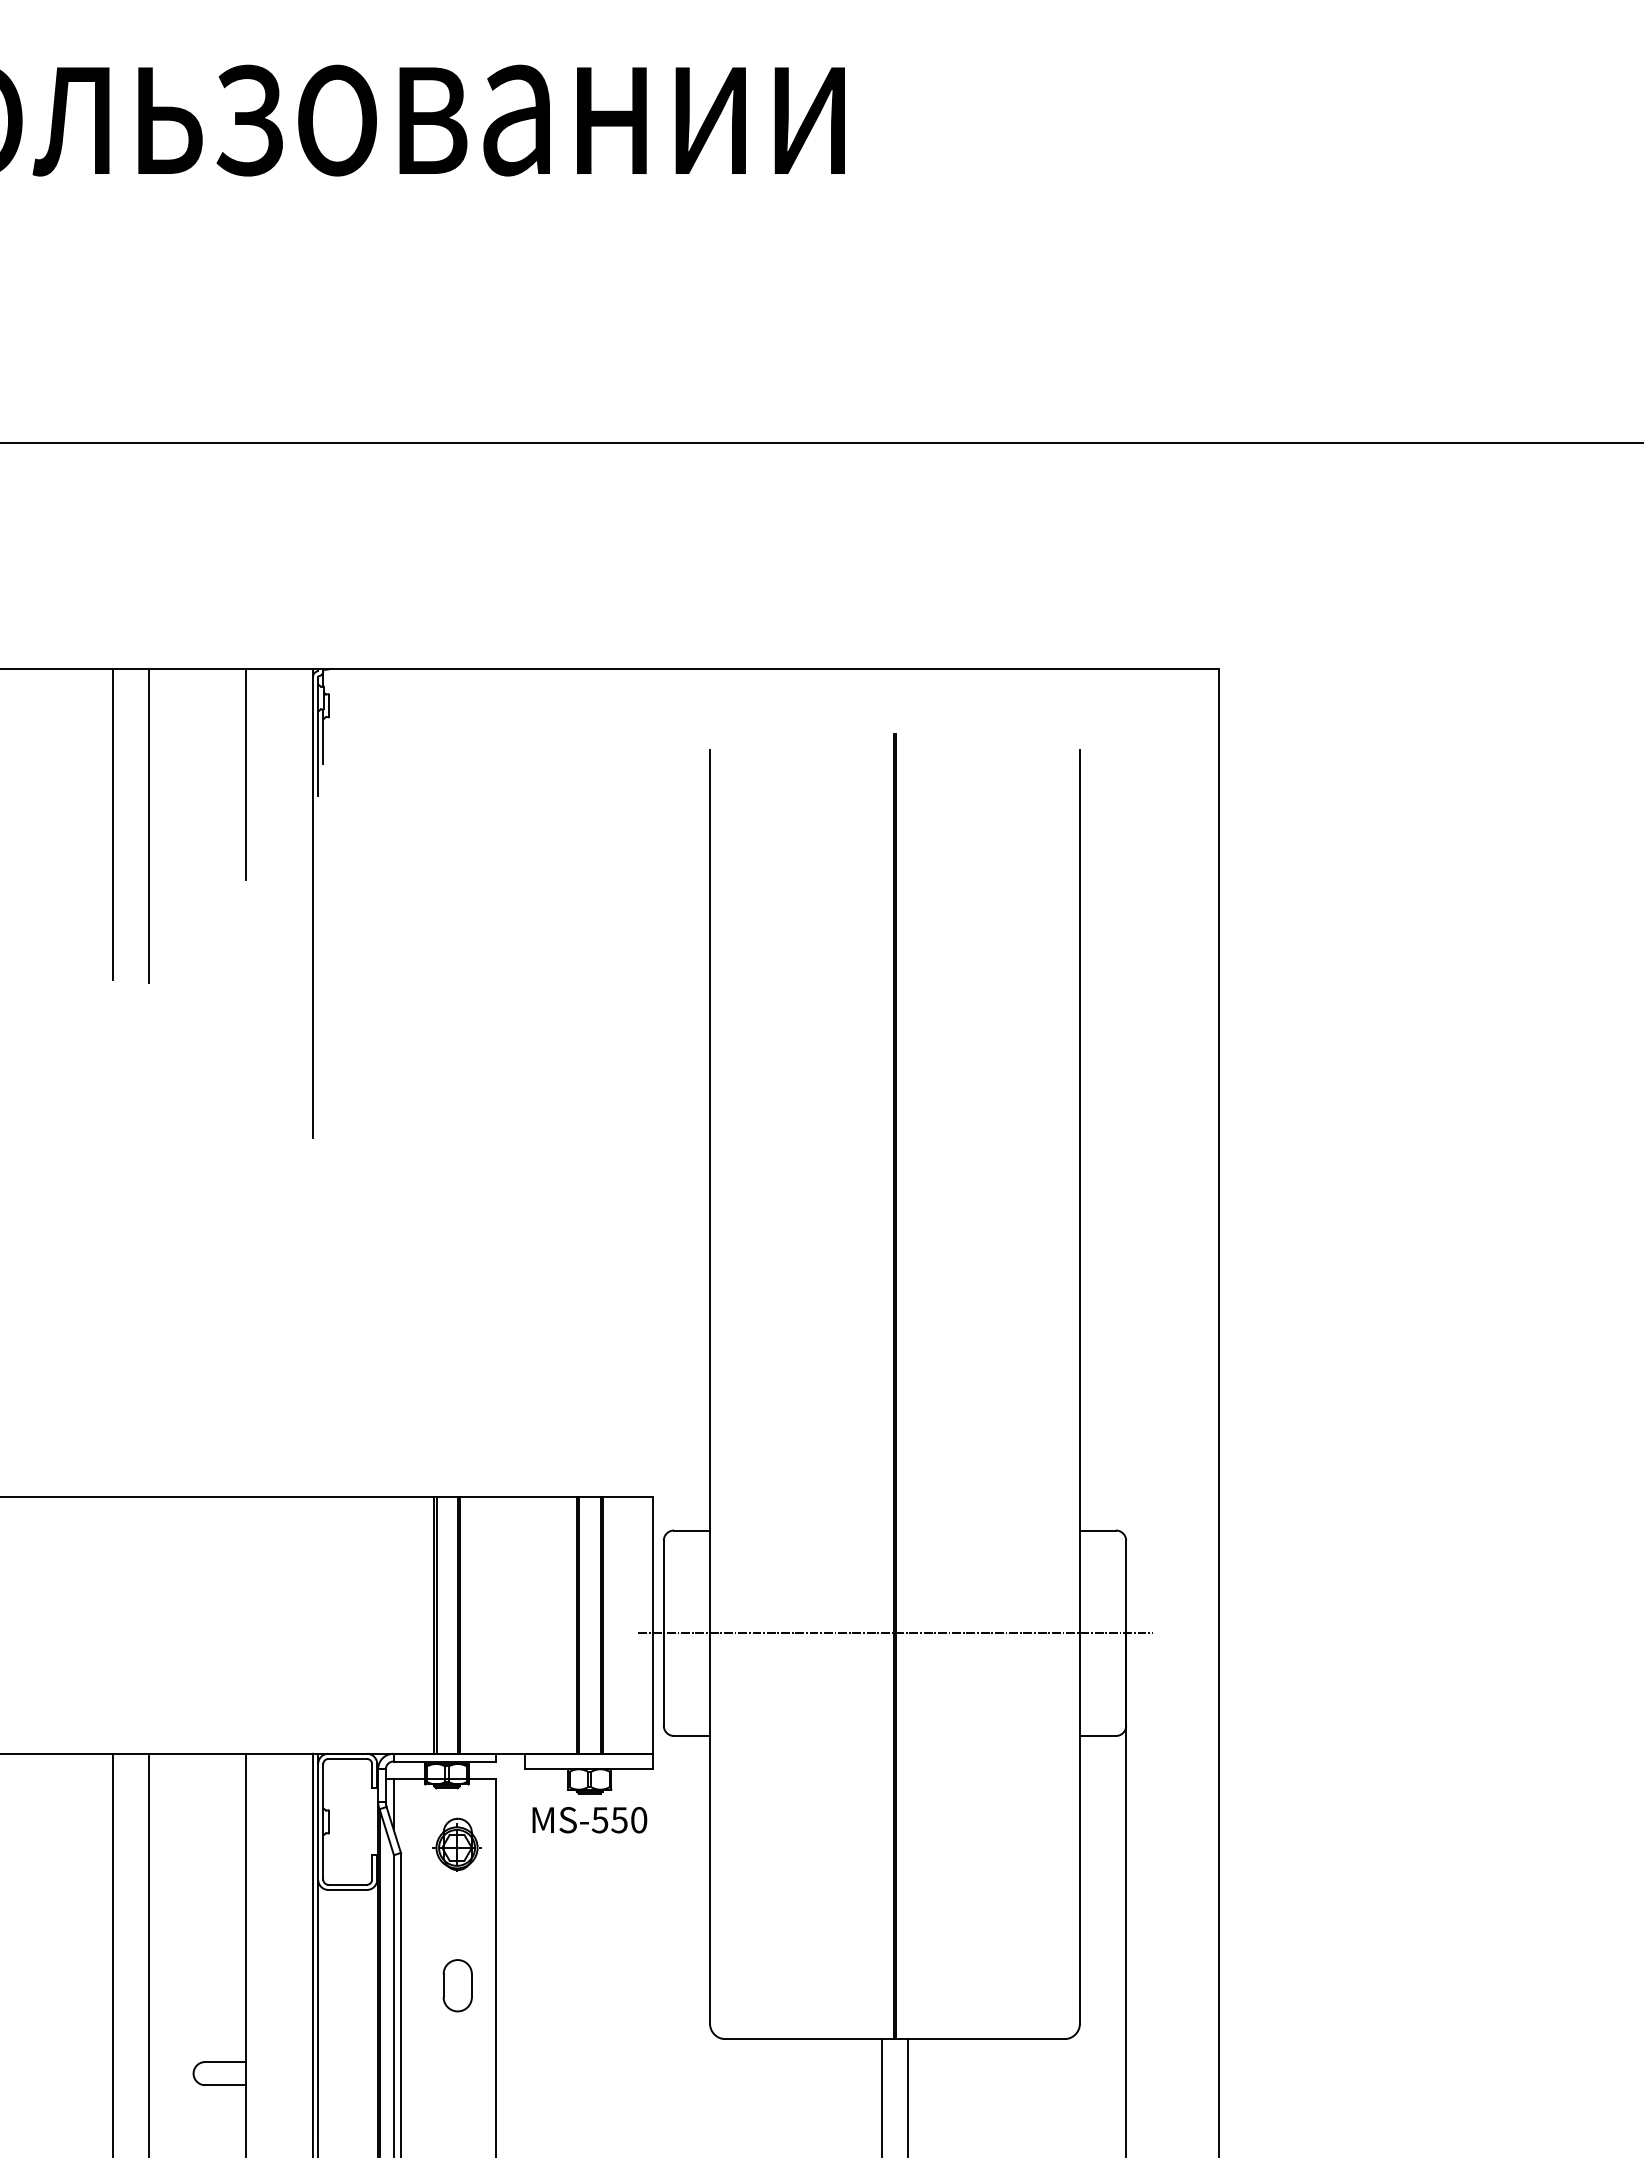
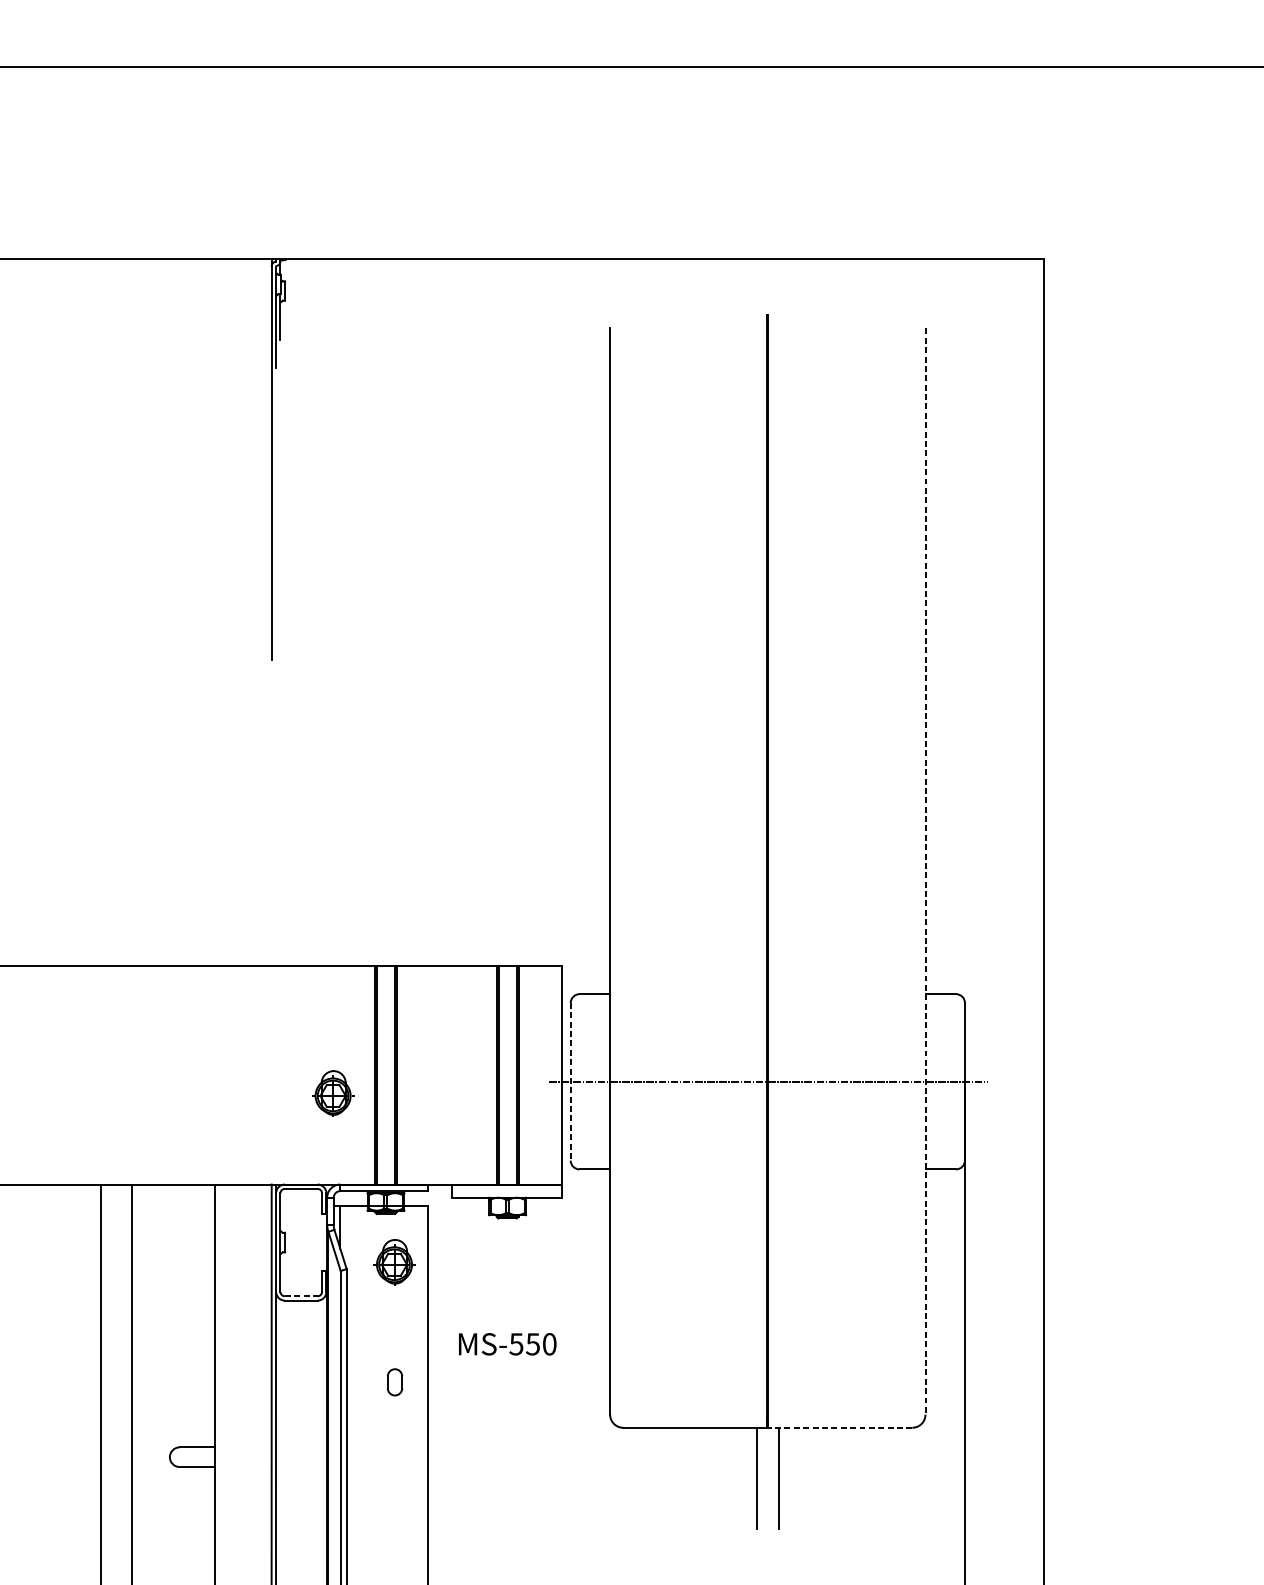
line: (246, 773) -> (214, 348), removed
line: (112, 823) -> (100, 391), removed
line: (148, 825) -> (131, 393), removed
line: (1079, 1387) -> (925, 872), solid -> dashed
line: (663, 1633) -> (570, 1081), solid -> dashed
part: (384, 1646) -> (332, 1093), added
text: (589, 1820) -> (507, 1344), moved
line: (348, 1884) -> (301, 1295), solid -> dashed
part: (457, 1985) -> (394, 1382), size x0.6
line: (980, 2039) -> (840, 1428), solid -> dashed

